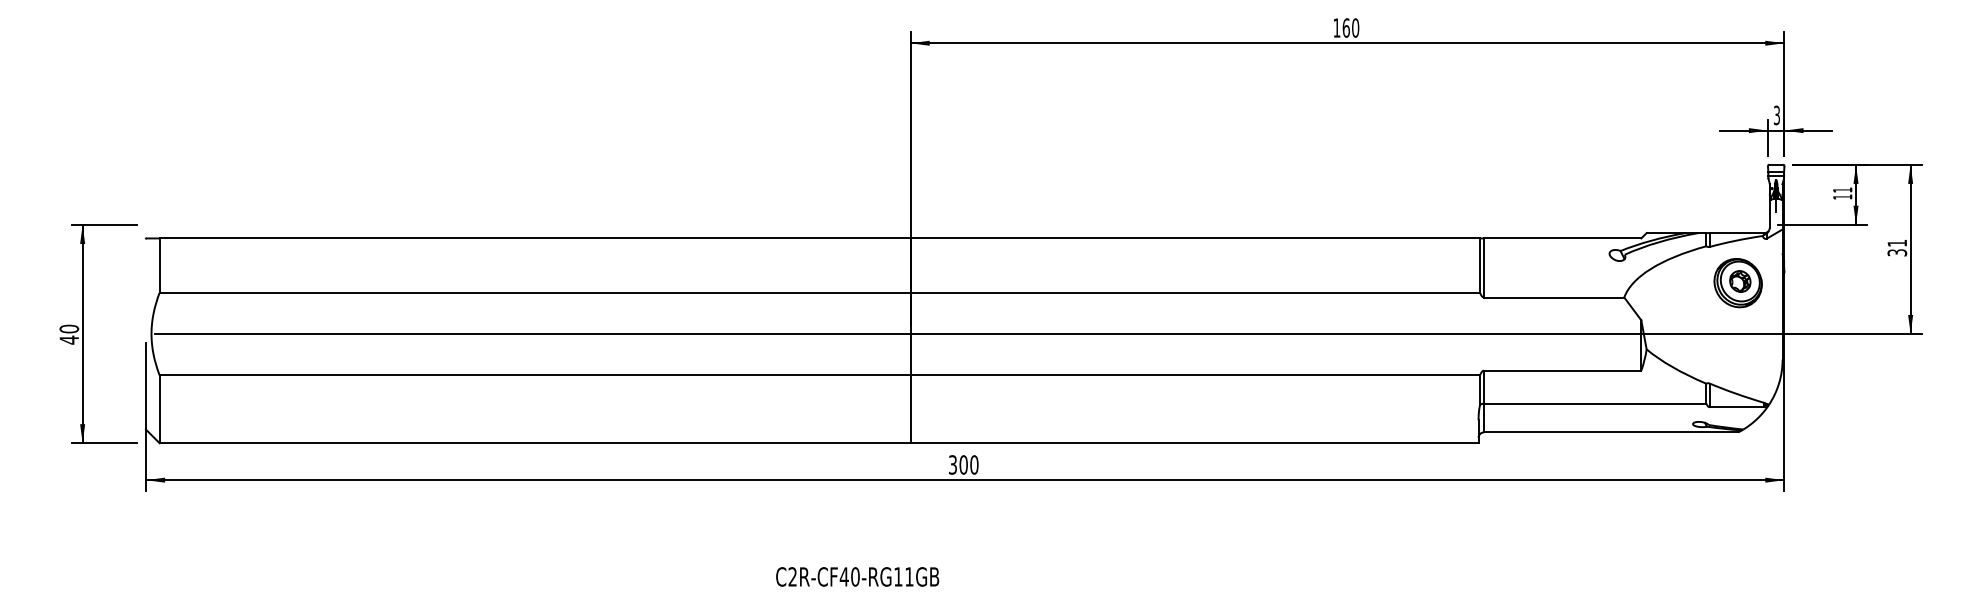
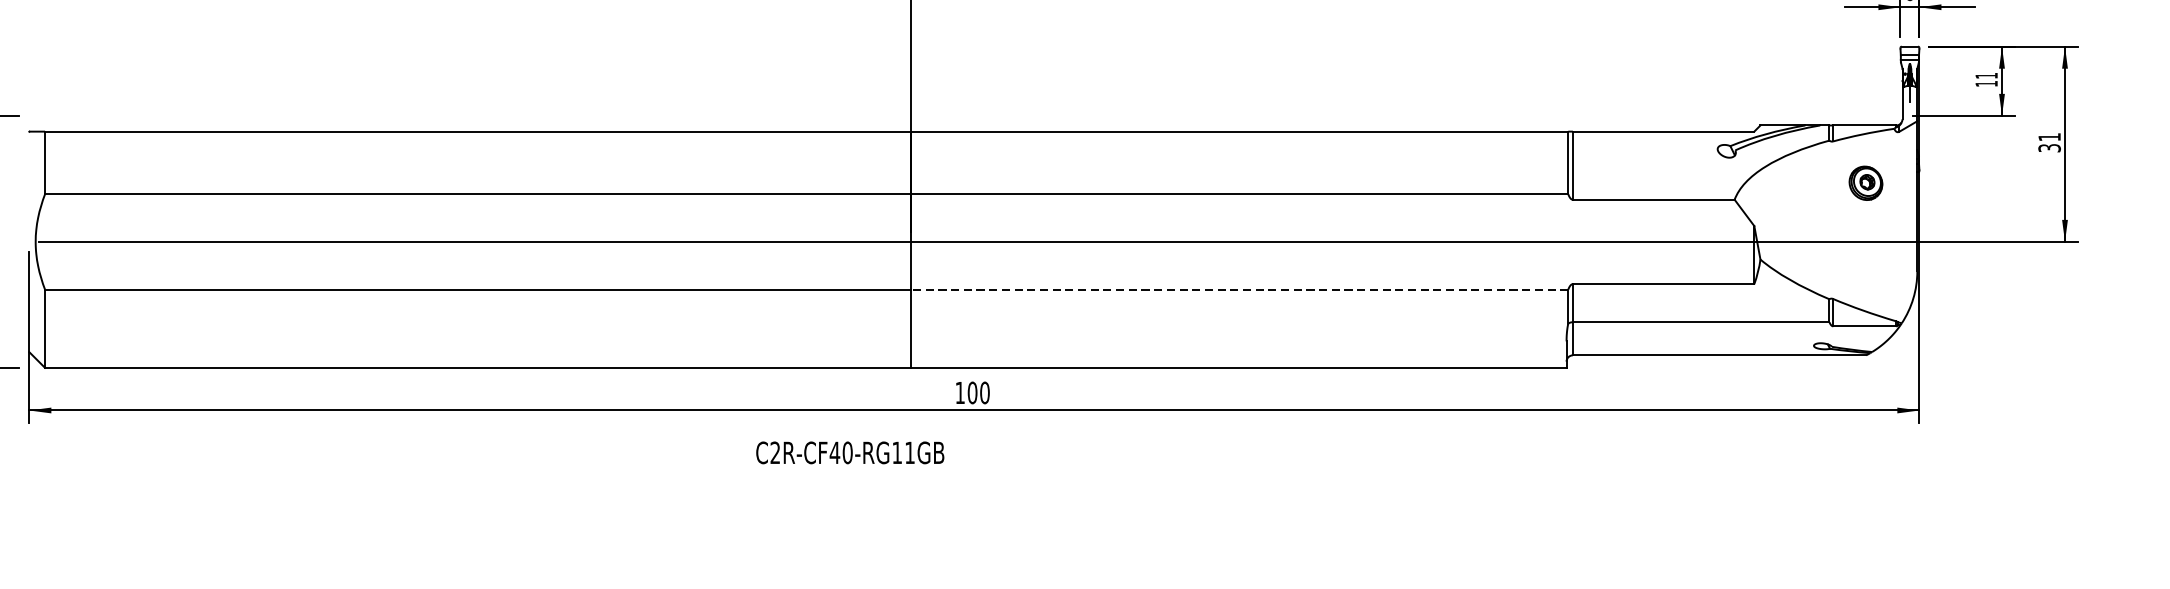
part: (1737, 283) -> (1865, 183), size x0.6
line: (1195, 375) -> (1240, 289), solid -> dashed
text: (952, 464) -> (959, 392), 300 -> 100
text: (857, 576) -> (850, 452), moved

